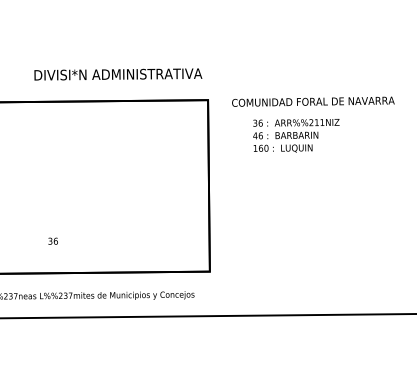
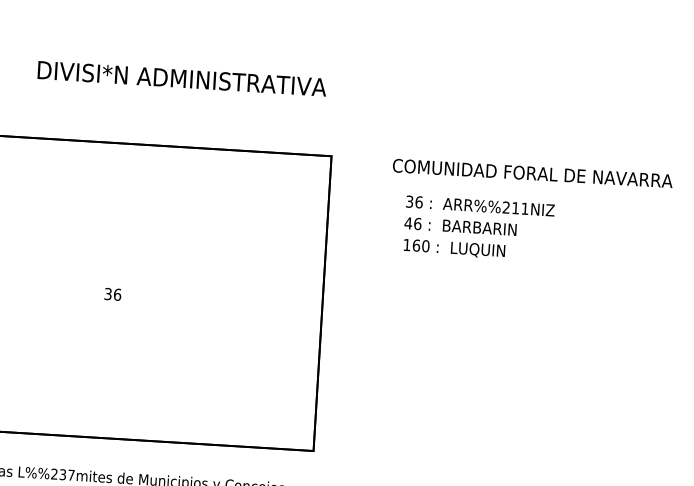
text: (118, 74) -> (182, 78), moved
text: (313, 101) -> (533, 173), moved
text: (52, 240) -> (111, 293), moved

